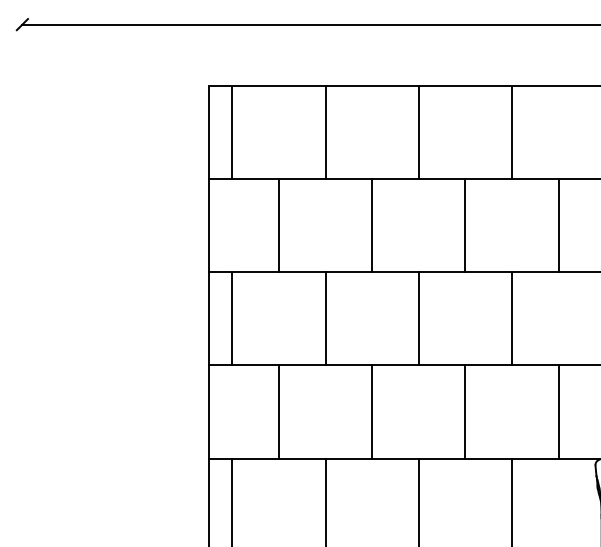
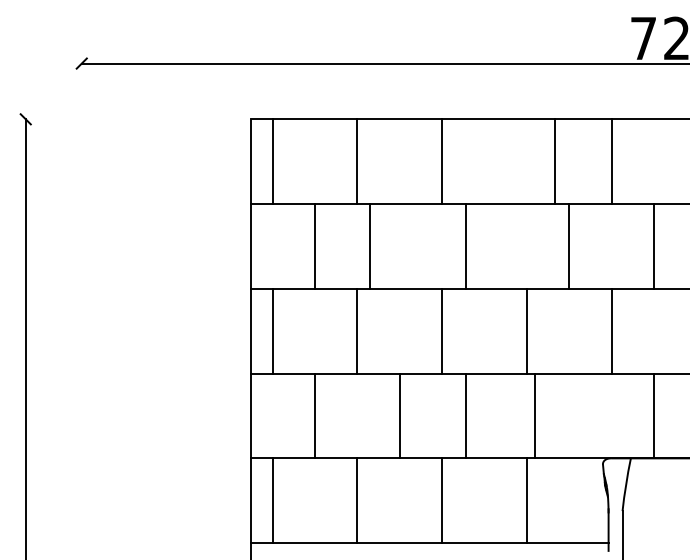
line: (511, 132) -> (554, 161), moved
line: (371, 225) -> (369, 246), moved
line: (465, 225) -> (465, 246), moved
line: (465, 411) -> (465, 415), moved
line: (558, 411) -> (535, 415), moved

